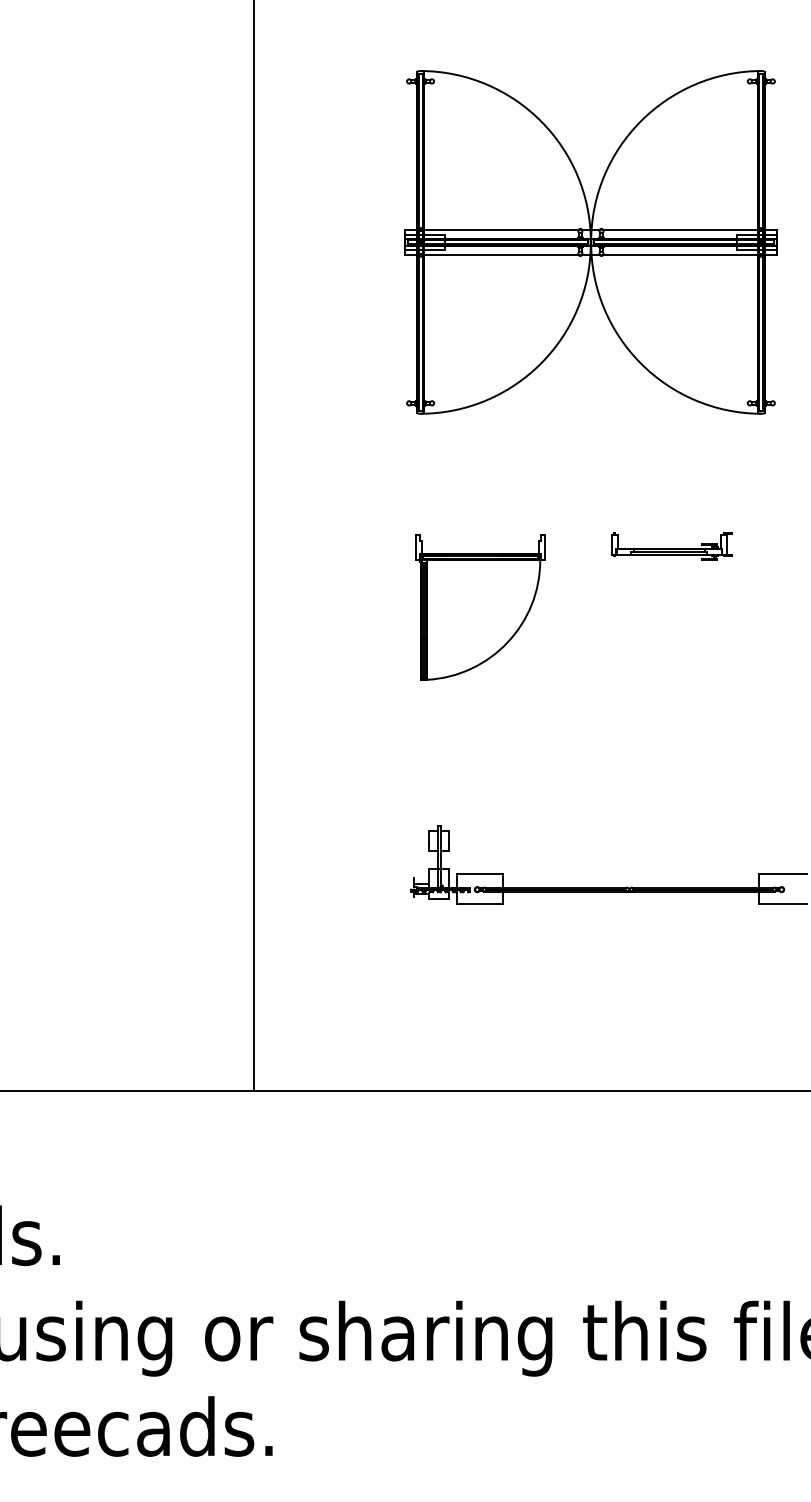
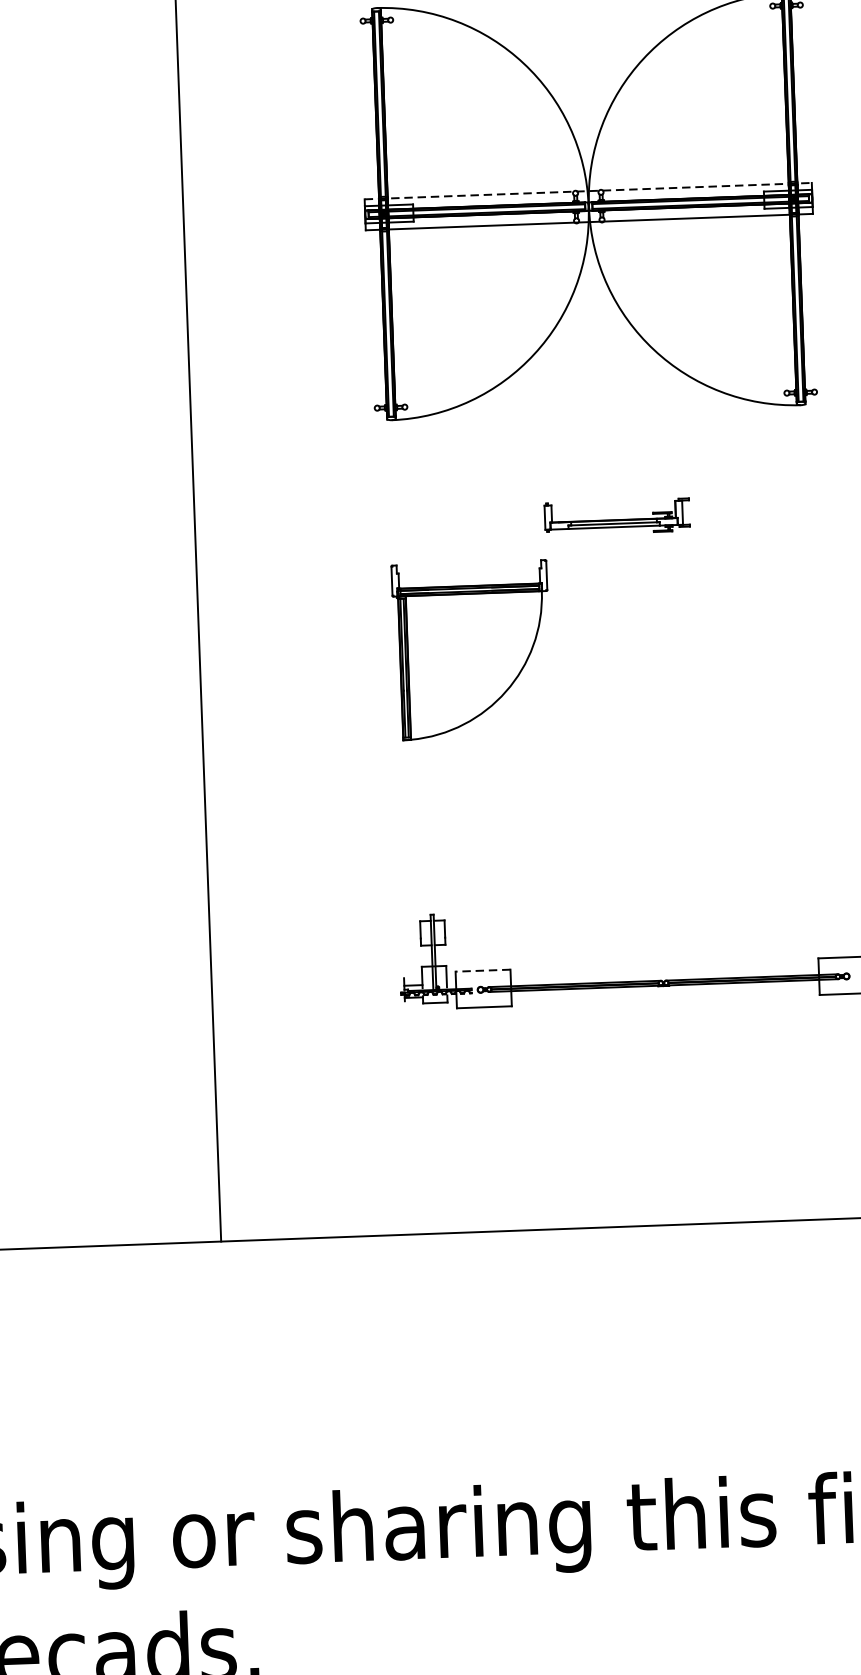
line: (590, 229) -> (587, 191), solid -> dashed
part: (671, 546) -> (616, 517), moved
line: (479, 873) -> (482, 970), solid -> dashed

